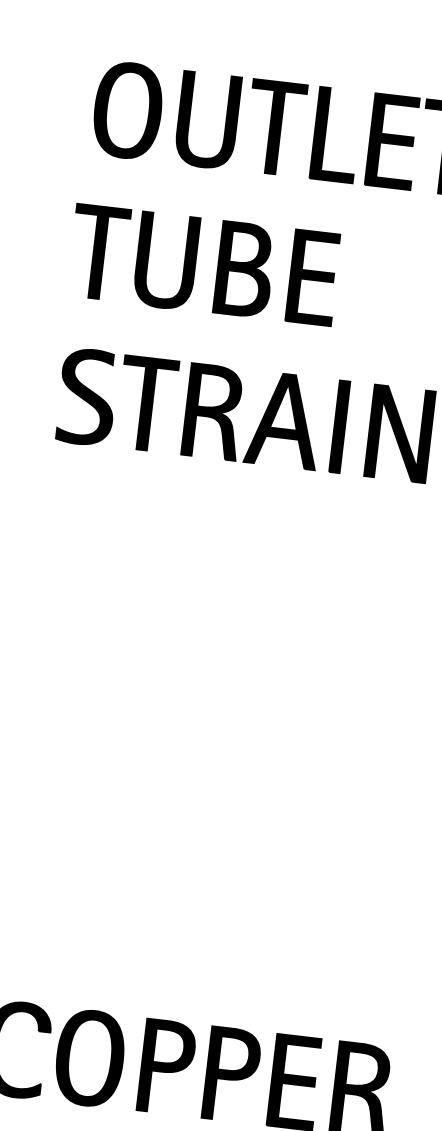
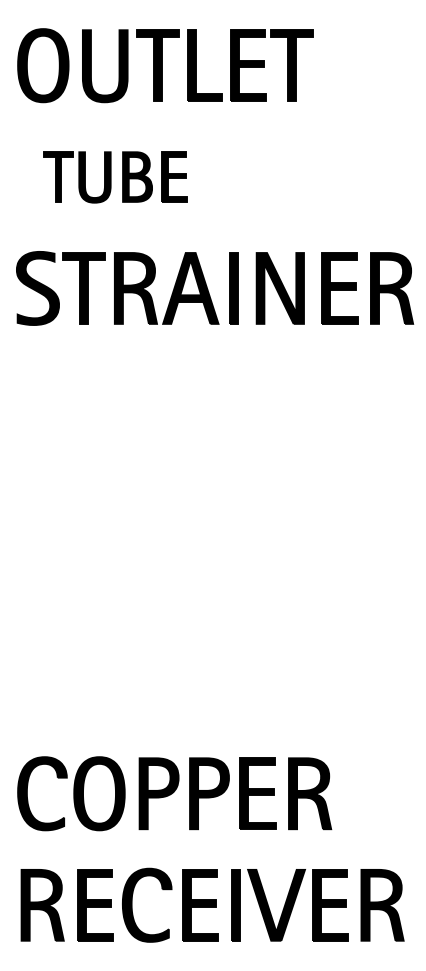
part: (204, 265) -> (115, 177), size x0.7

